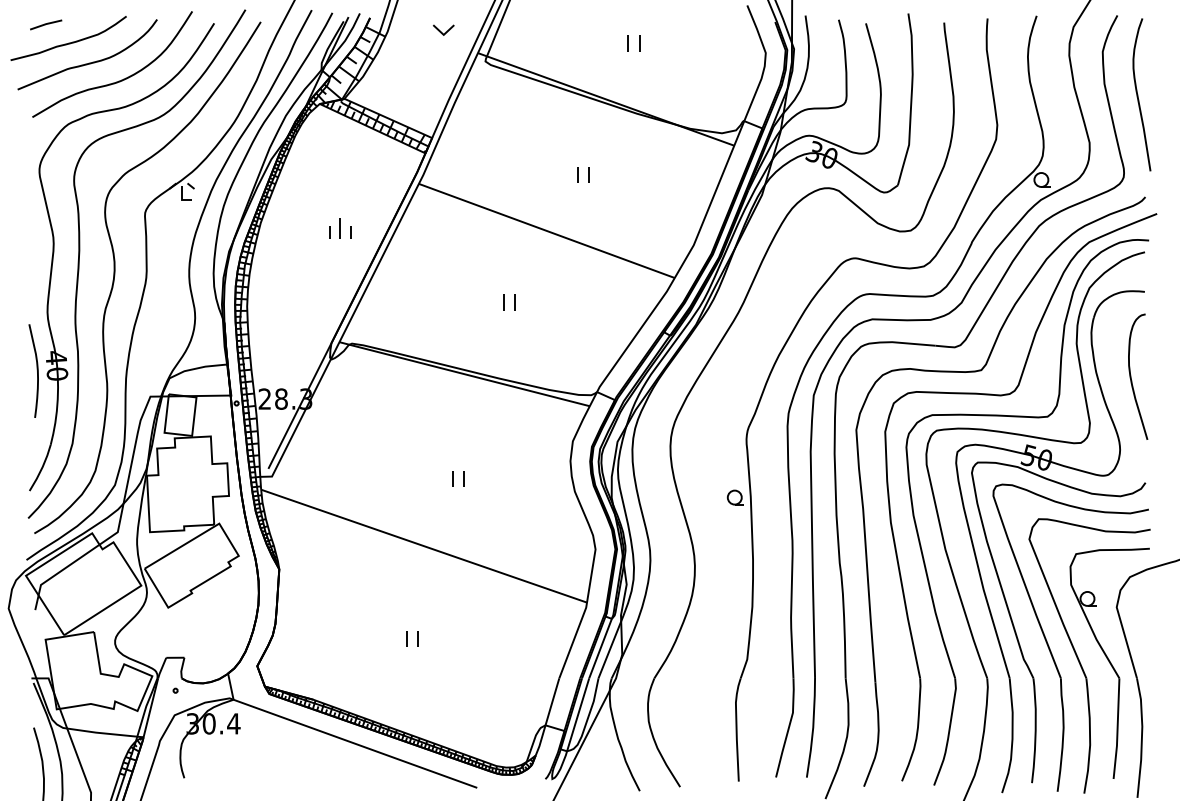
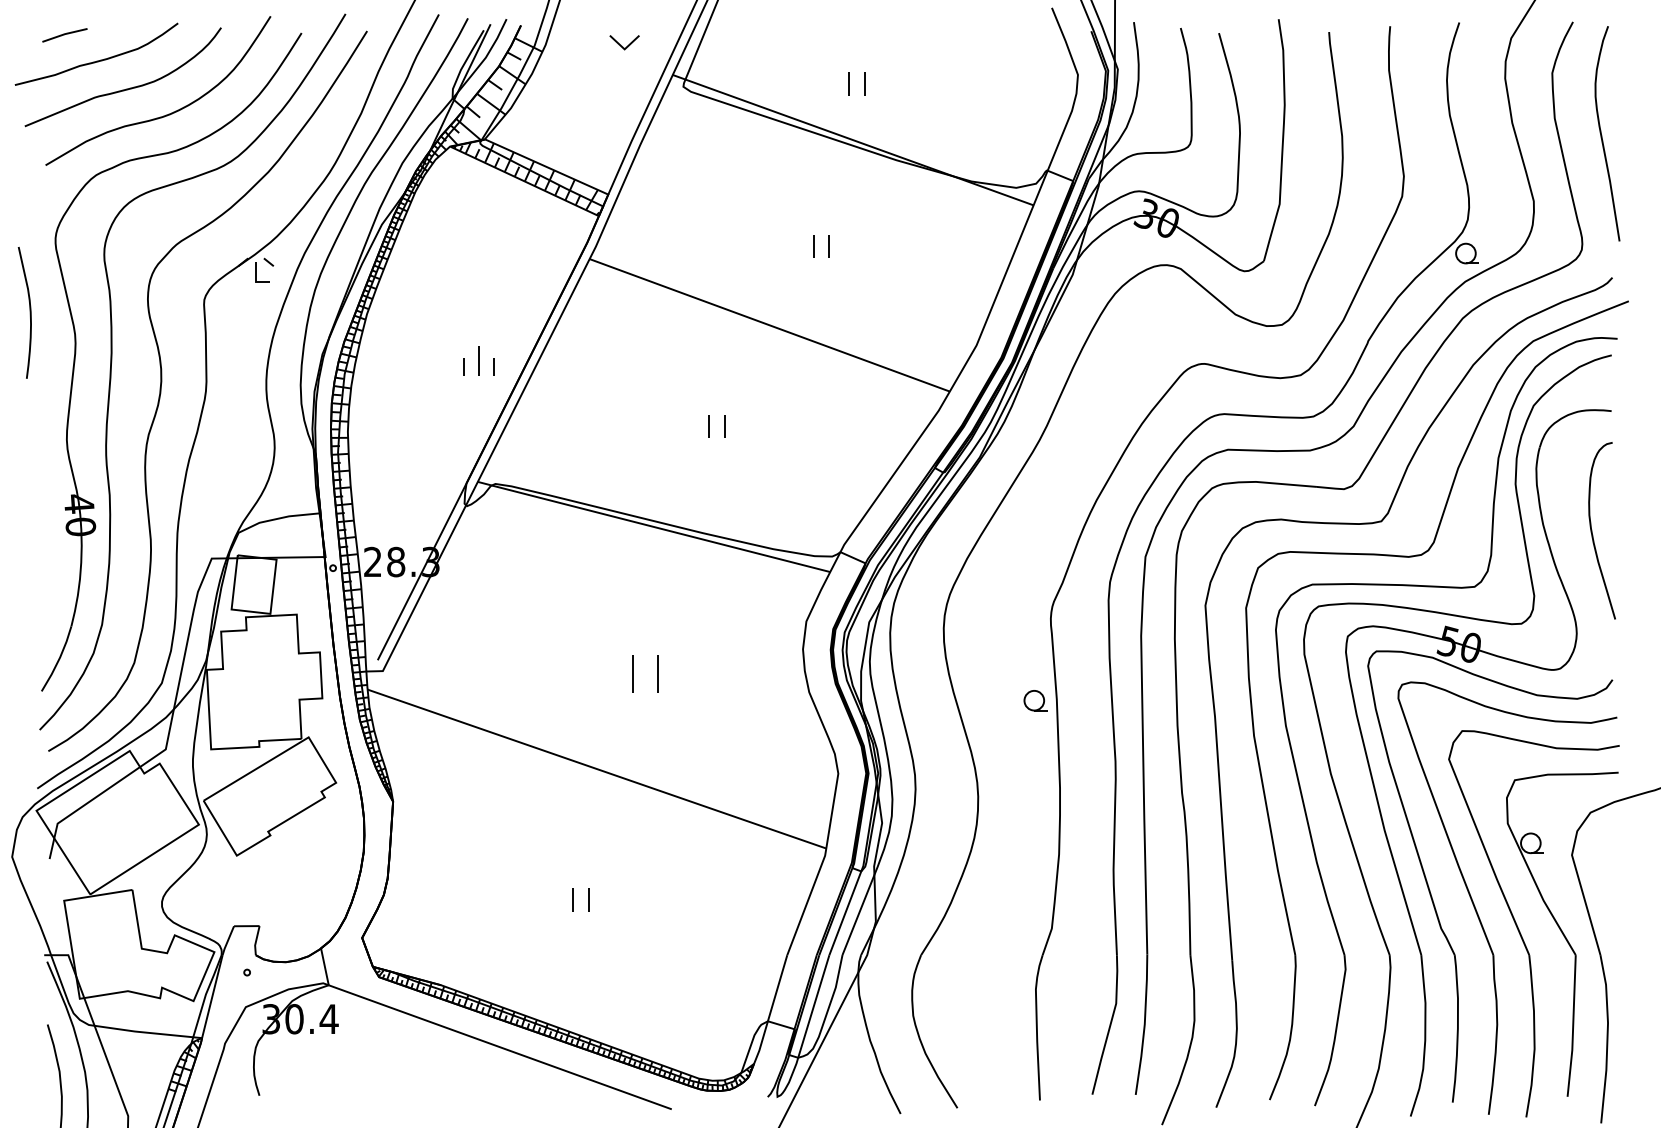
part: (633, 43) -> (856, 83), moved
part: (340, 228) -> (479, 361), moved
curve: (36, 369) -> (28, 310), moved
part: (458, 478) -> (645, 673), size x1.6

